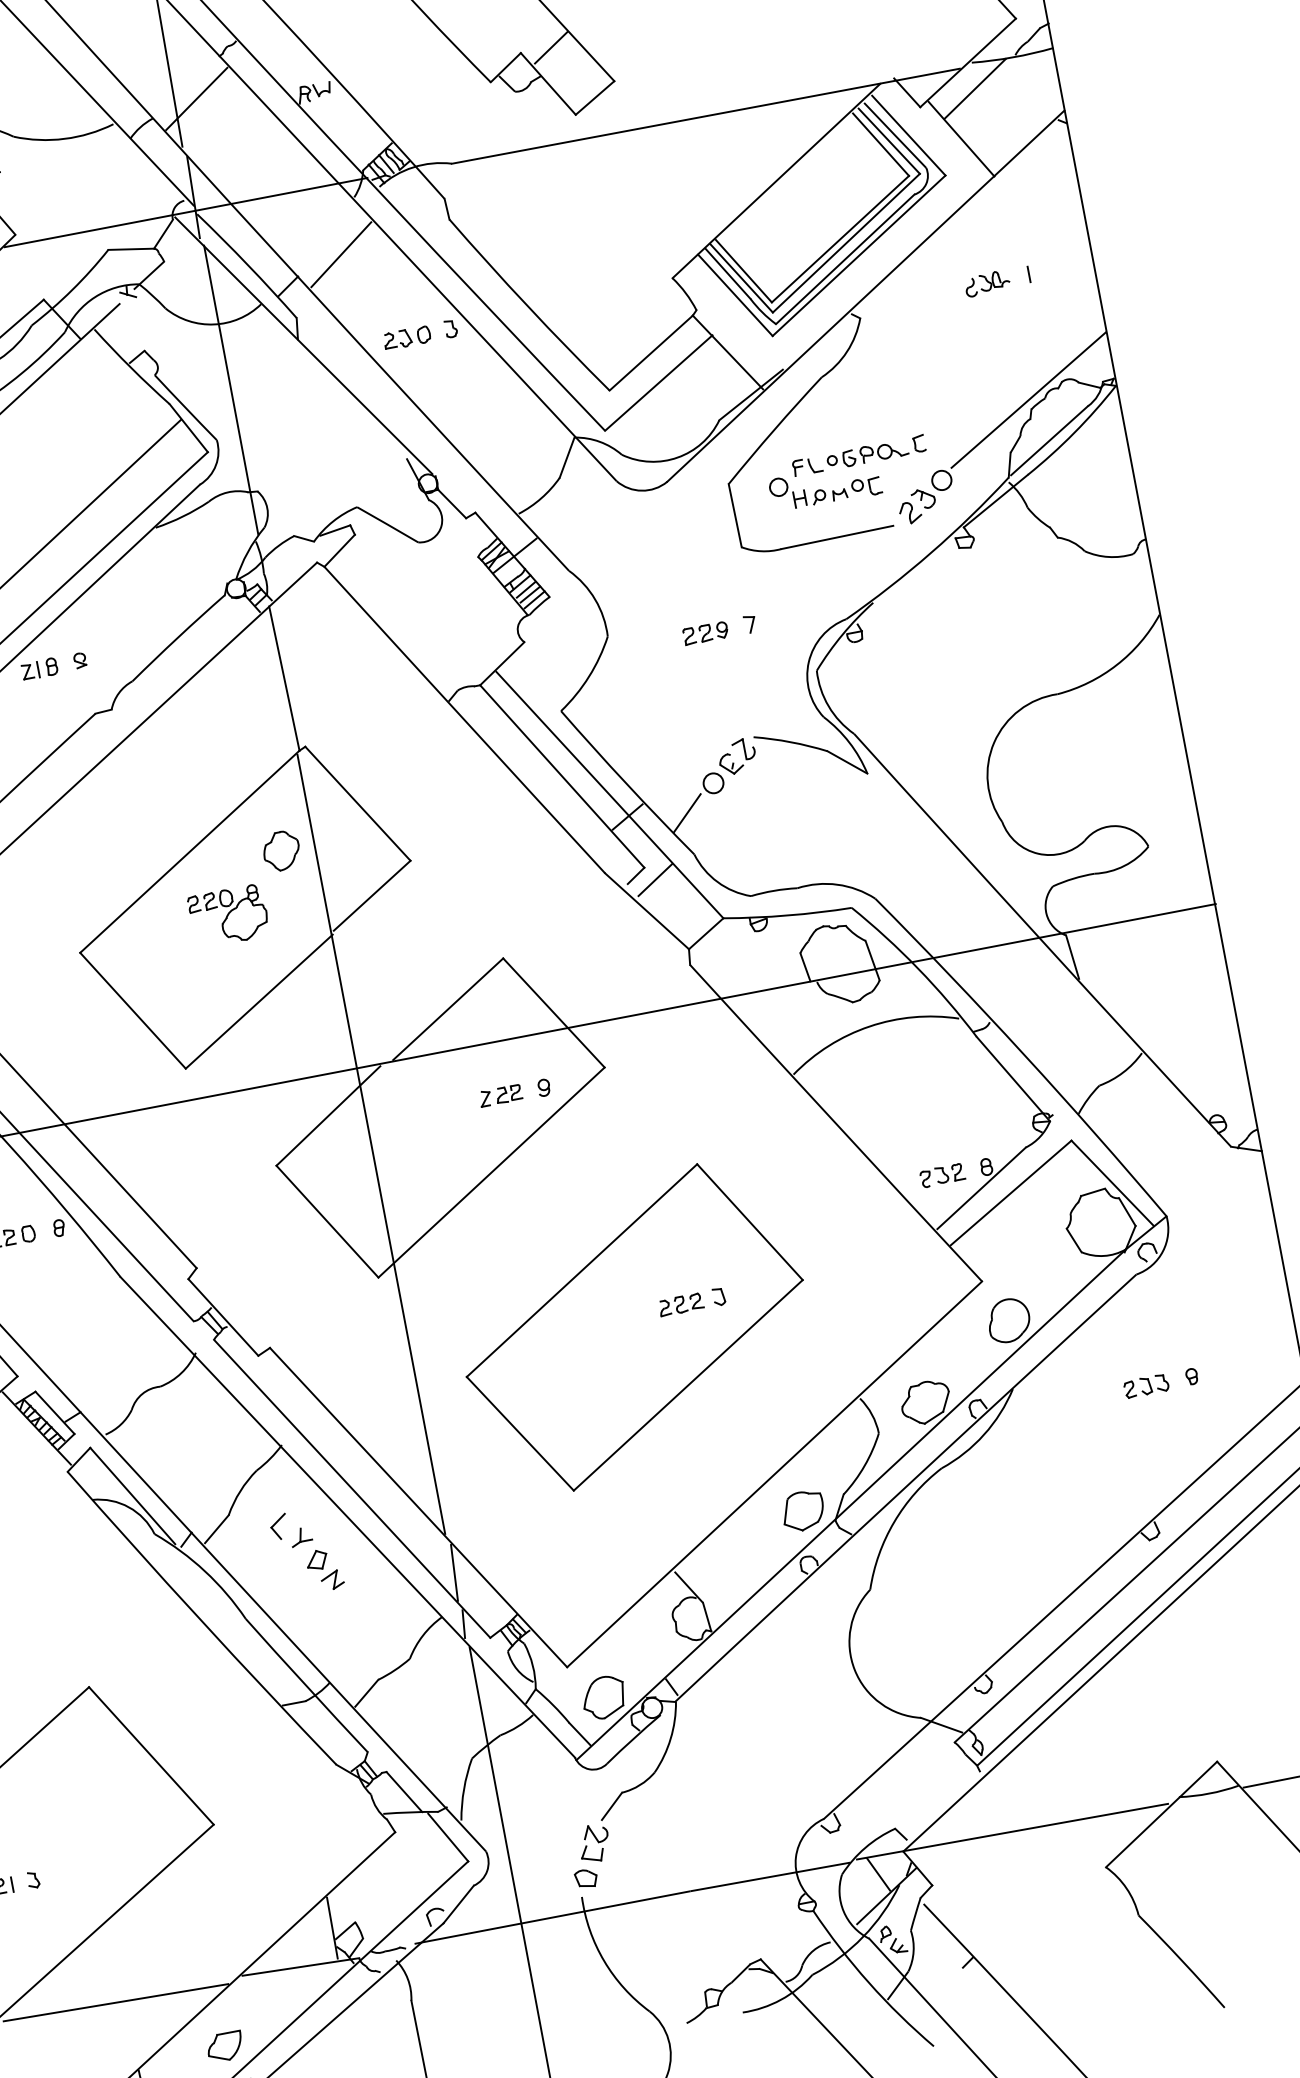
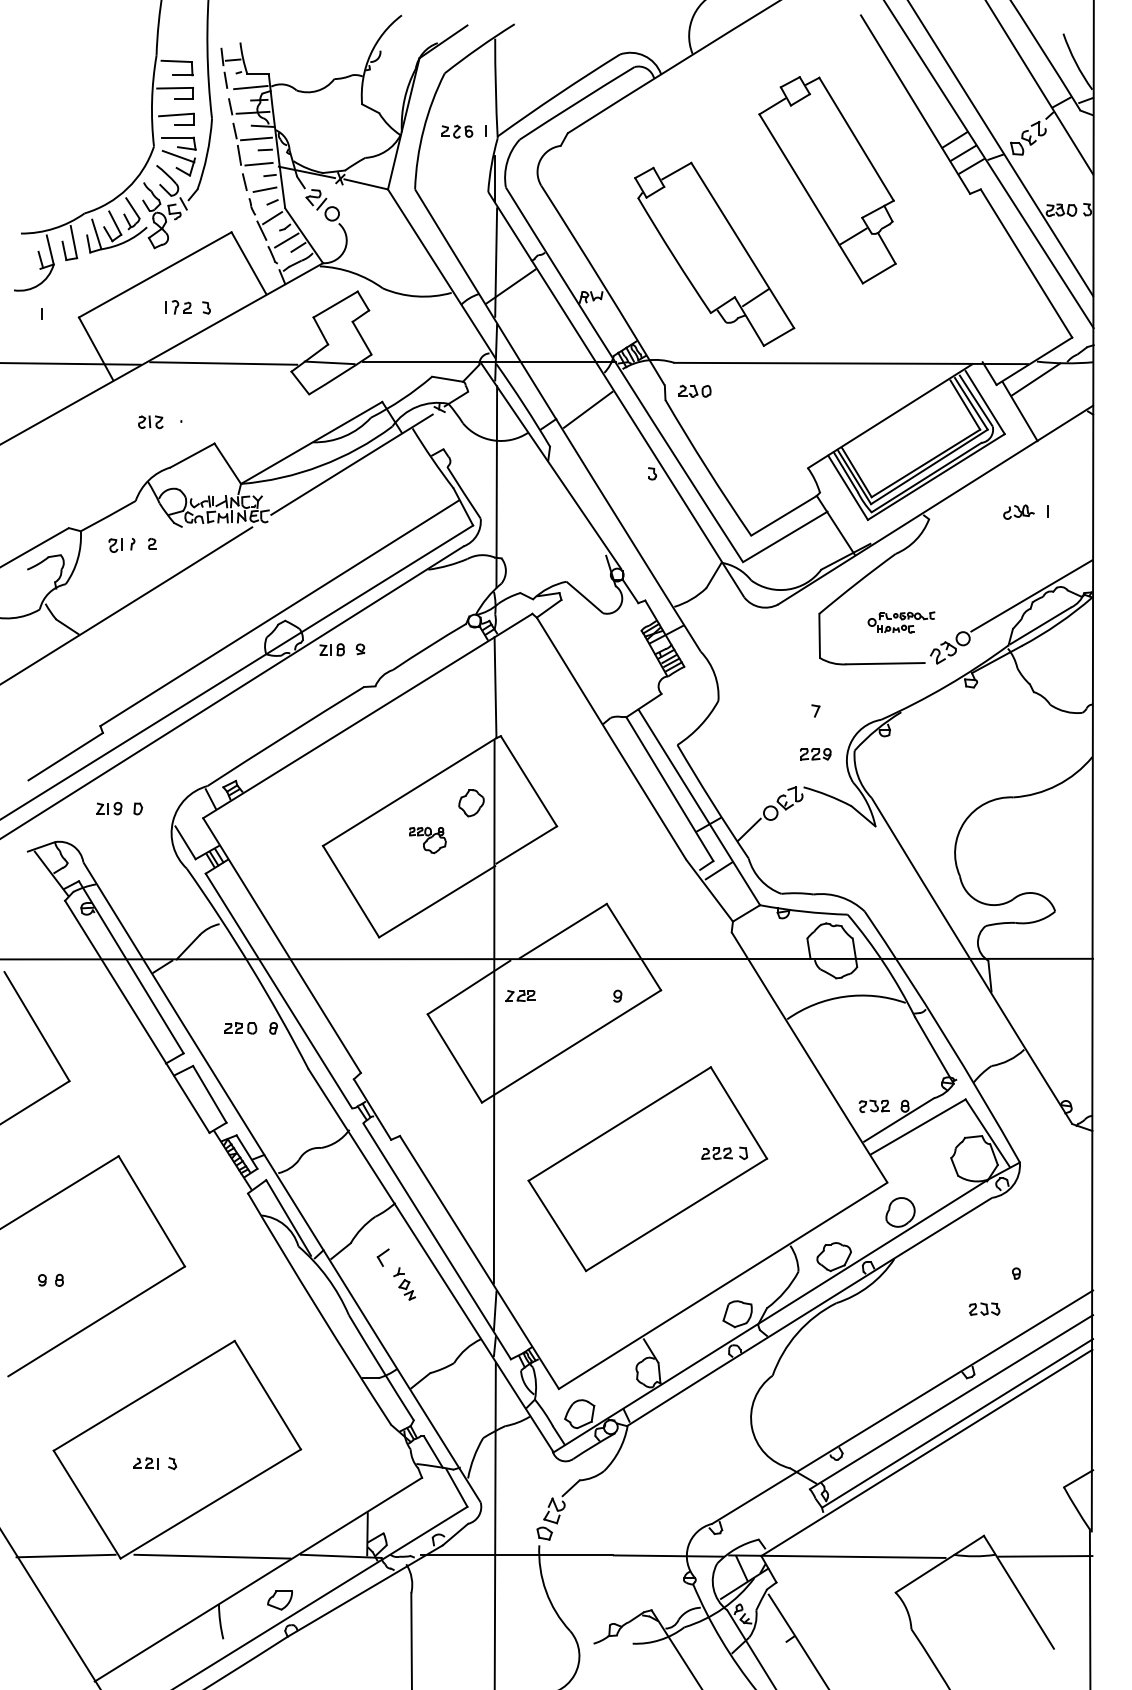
part: (406, 336) -> (694, 390), moved
part: (848, 474) -> (901, 622), size x0.6
part: (705, 633) -> (815, 754), moved
part: (228, 916) -> (427, 840), size x0.7
part: (500, 1096) -> (520, 996), moved
part: (691, 1302) -> (724, 1153), moved
part: (1146, 1385) -> (984, 1308), moved
part: (316, 1558) -> (404, 1283), size x0.7

